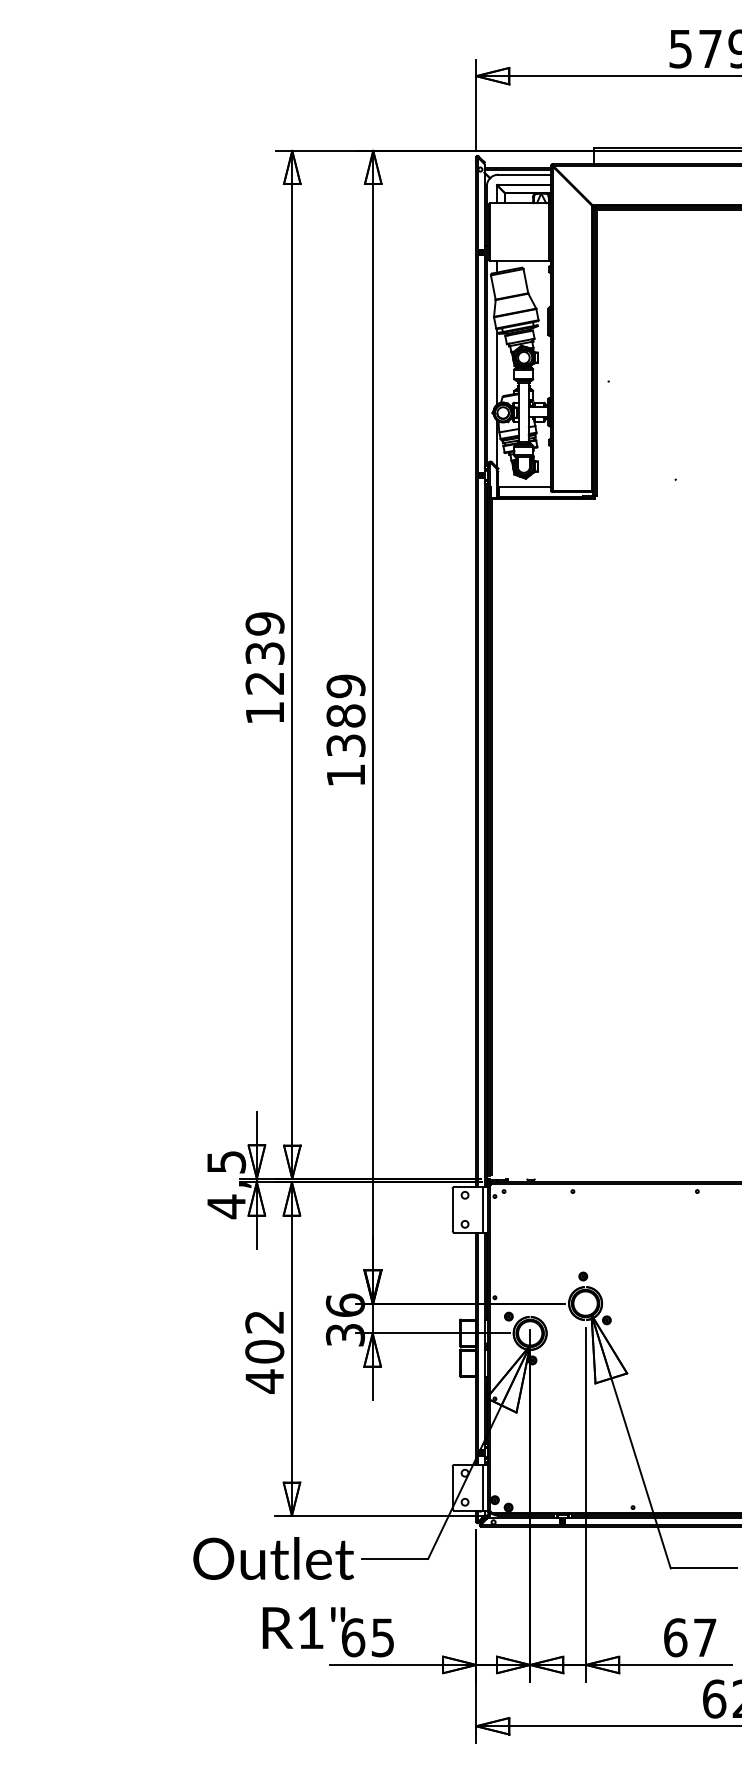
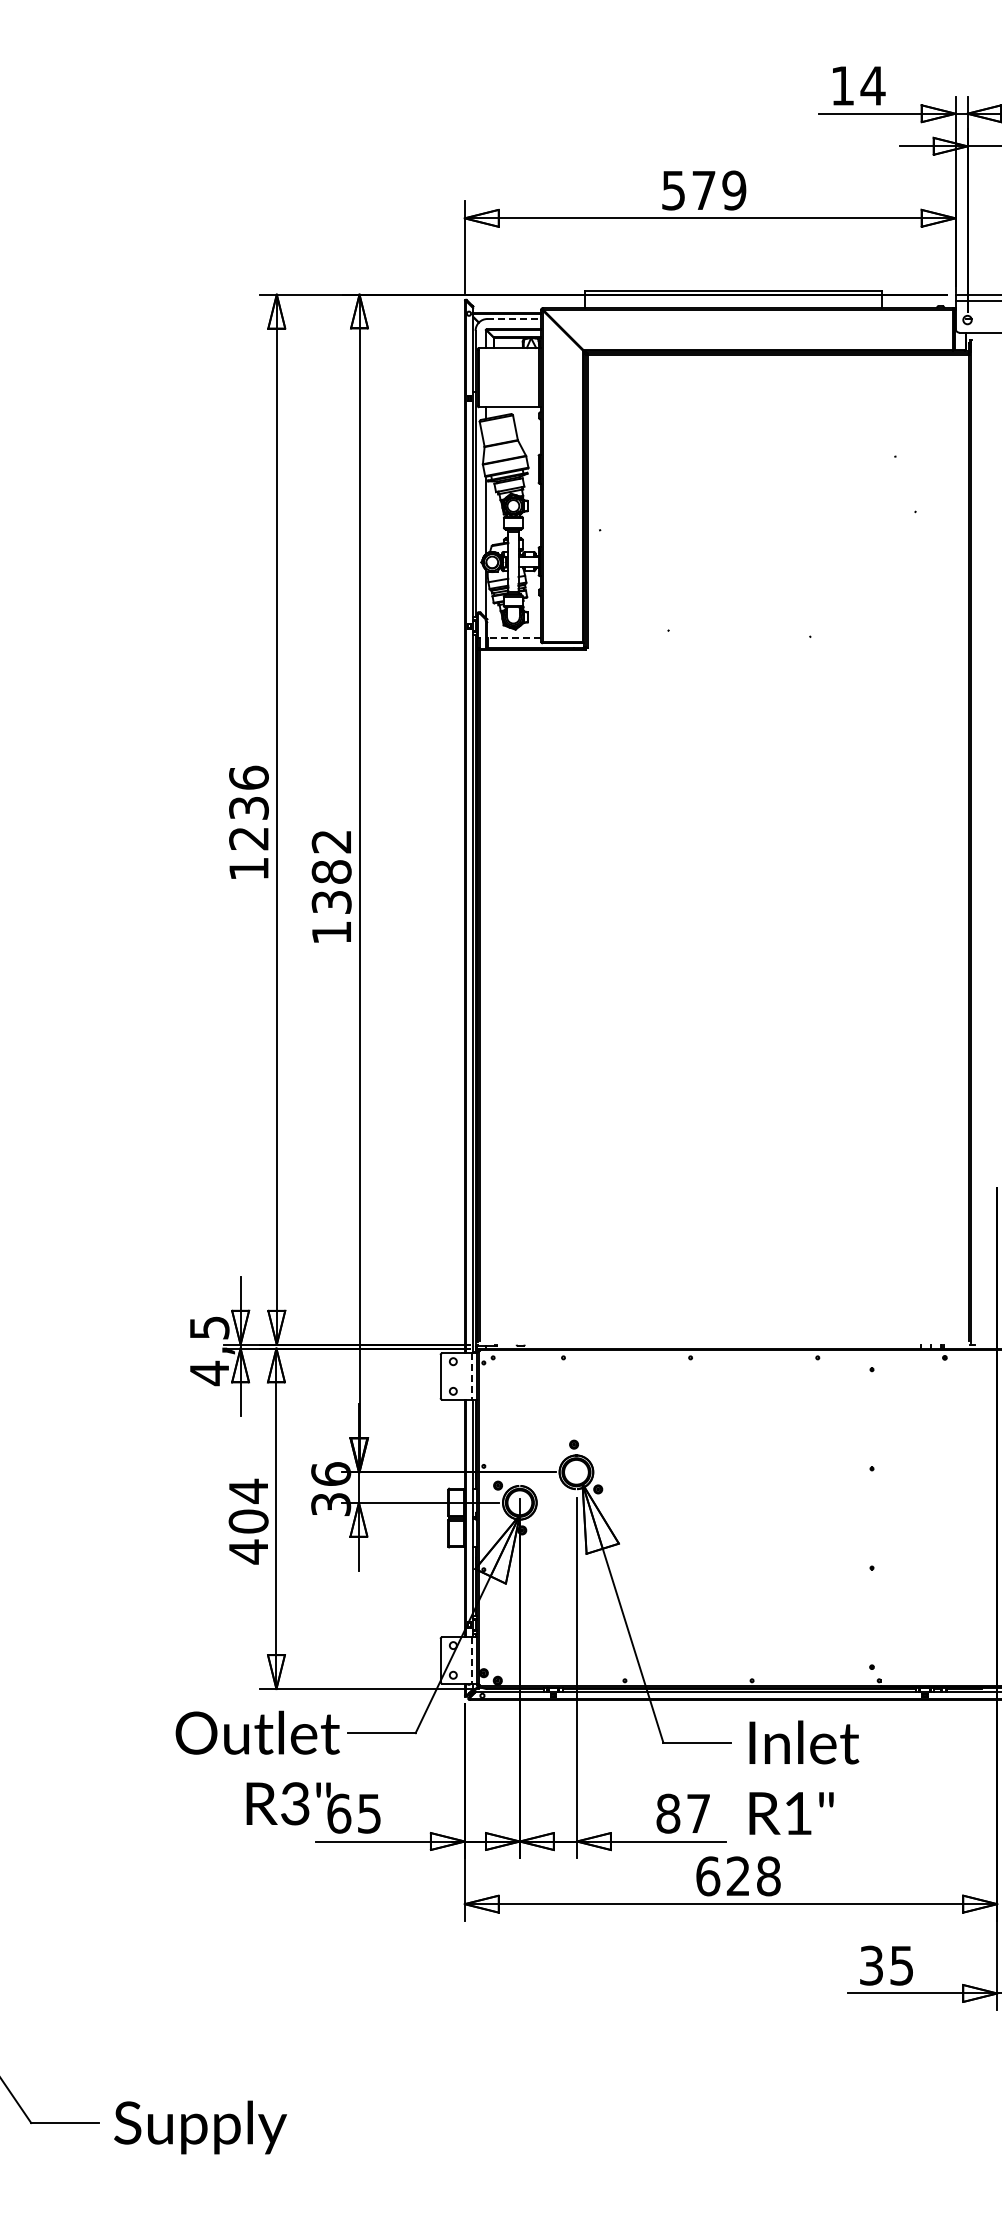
line: (524, 175) -> (514, 319), solid -> dashed
line: (524, 487) -> (514, 638), solid -> dashed
text: (264, 623) -> (248, 777), 1239 -> 1236
text: (345, 686) -> (331, 841), 1389 -> 1382
line: (482, 1210) -> (471, 1377), solid -> dashed
text: (263, 1321) -> (247, 1490), 402 -> 404
line: (482, 1487) -> (471, 1660), solid -> dashed
text: (310, 1627) -> (295, 1803), R1" -> R3"
text: (675, 1637) -> (668, 1813), 67 -> 87

